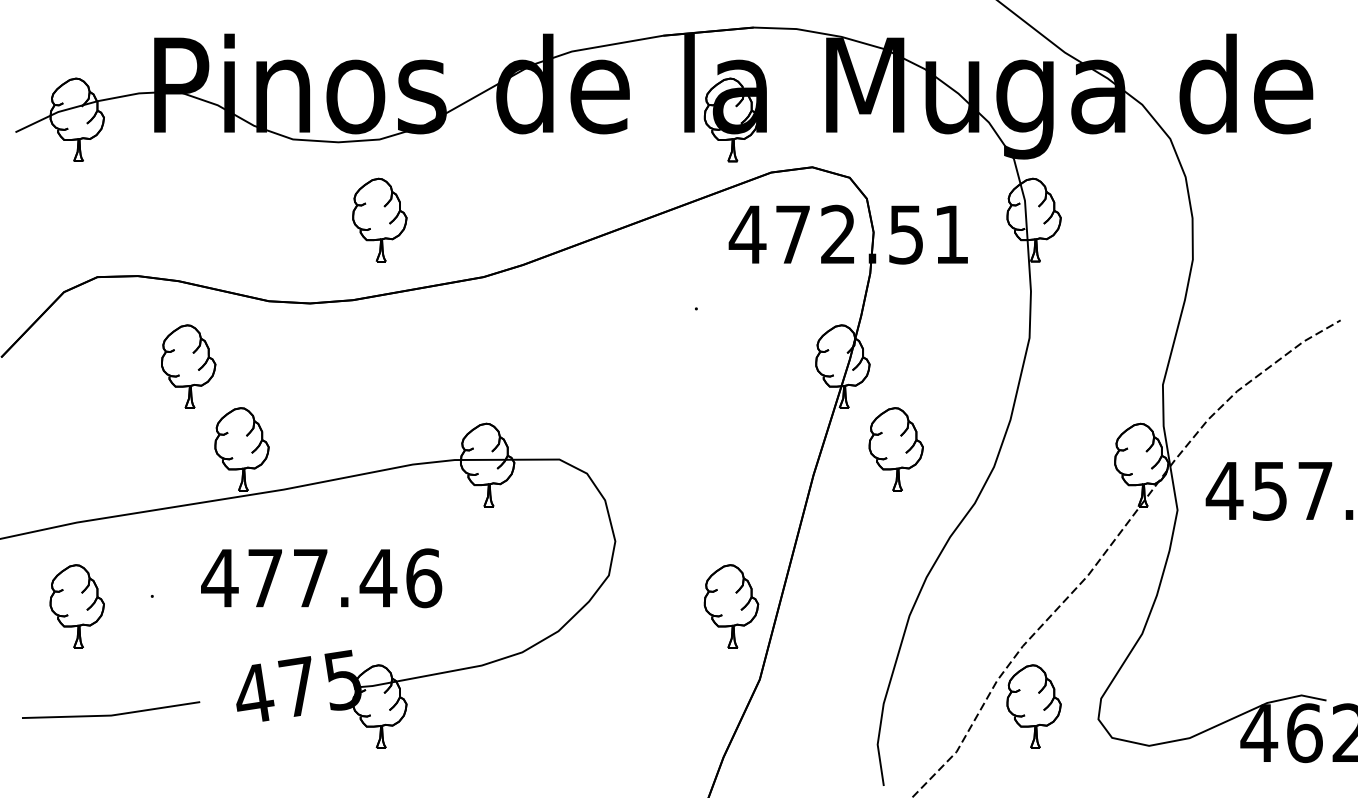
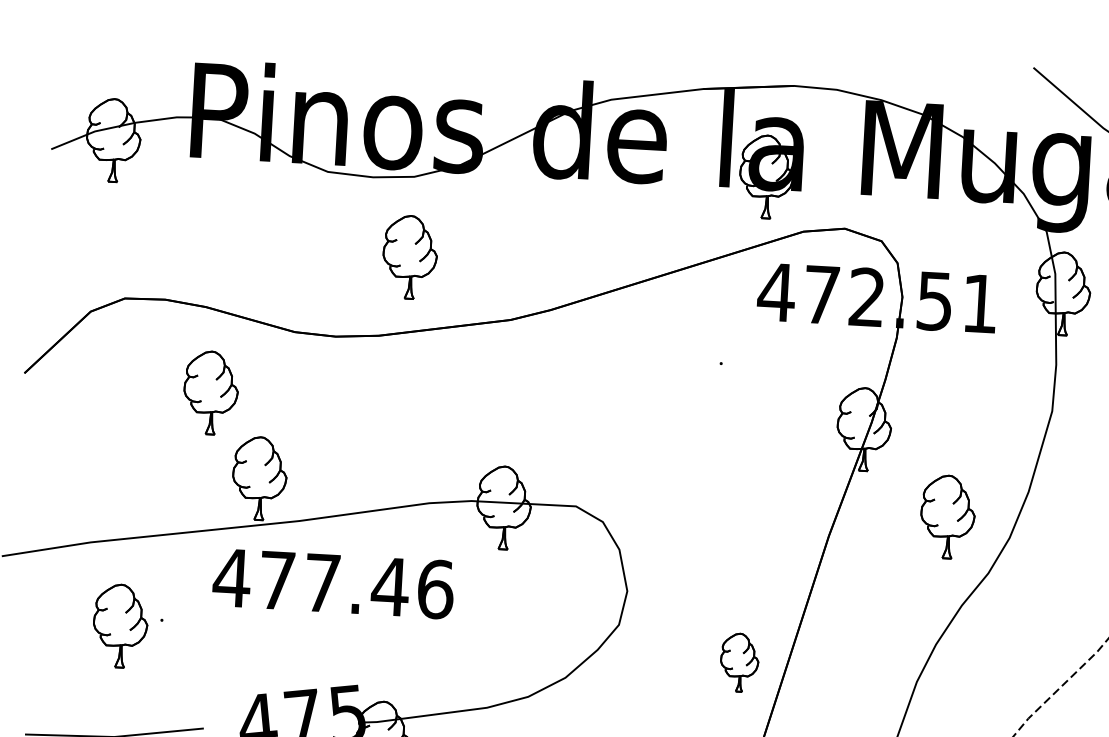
part: (895, 449) -> (947, 517), moved
text: (321, 578) -> (333, 583), moved
part: (76, 606) -> (119, 626), moved
part: (731, 606) -> (739, 662), size x0.7

